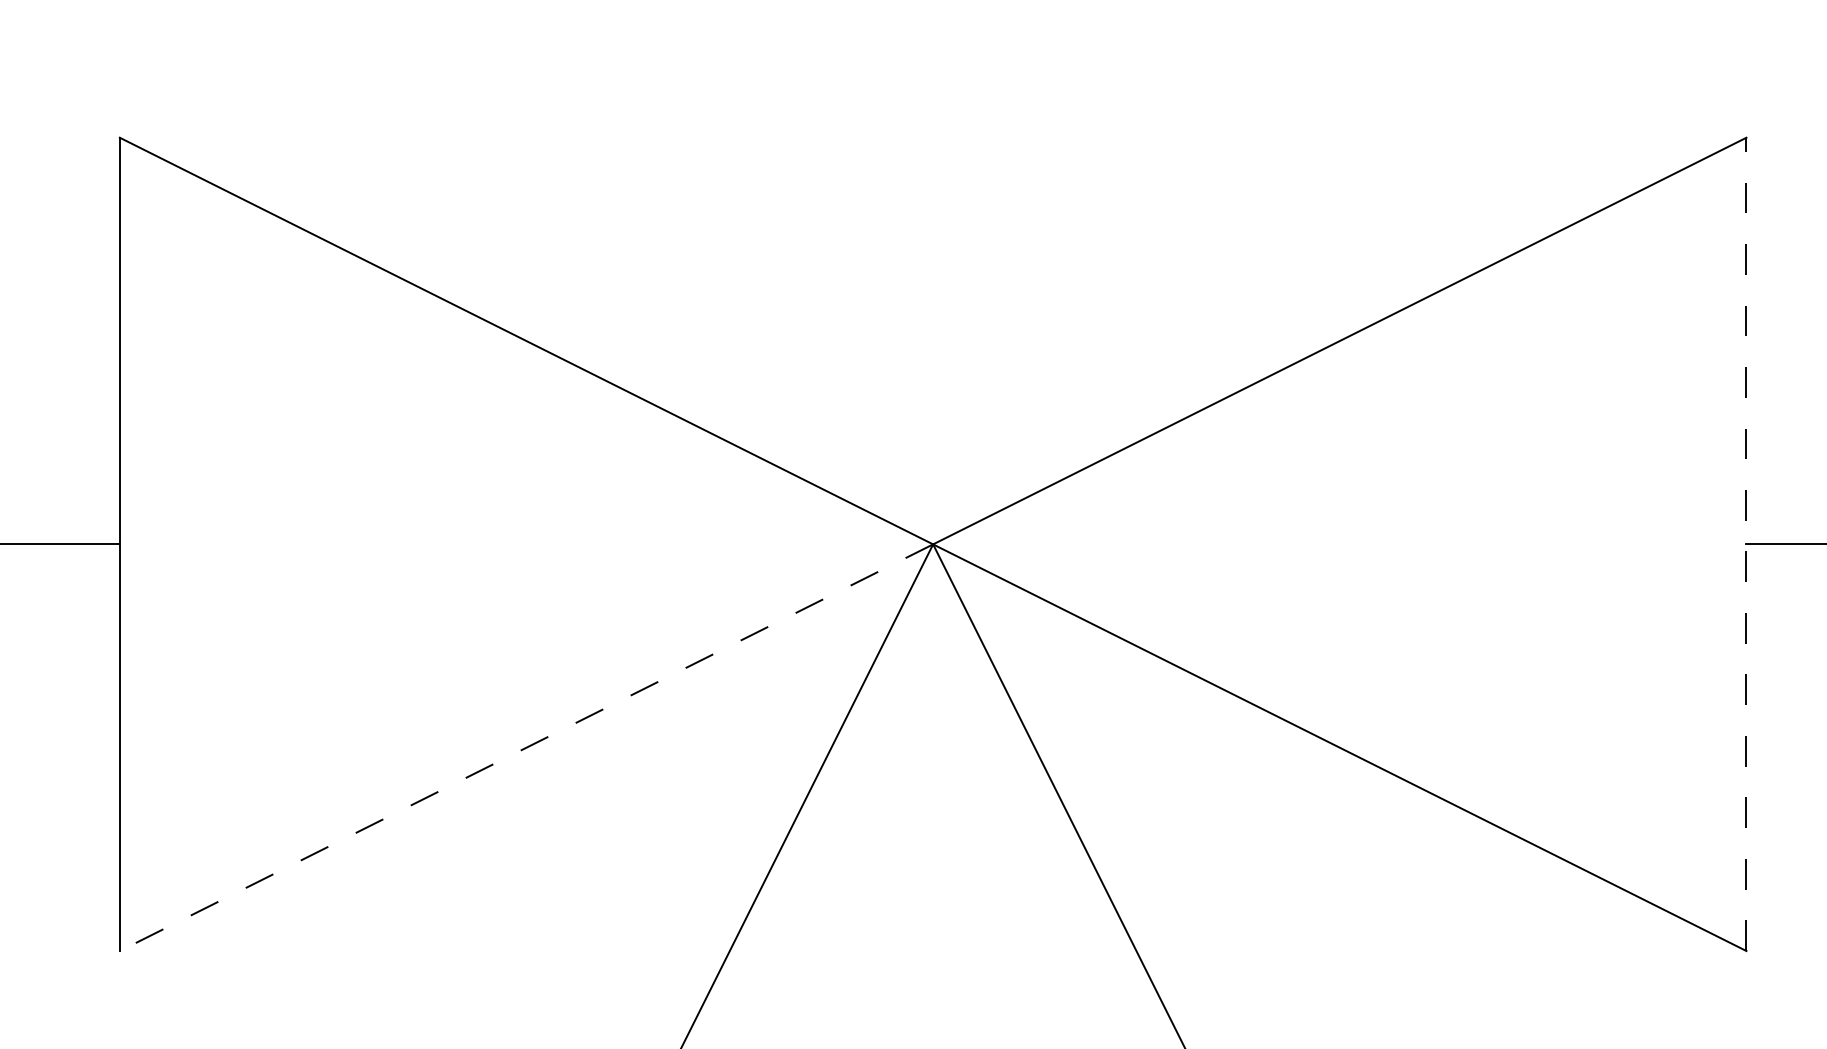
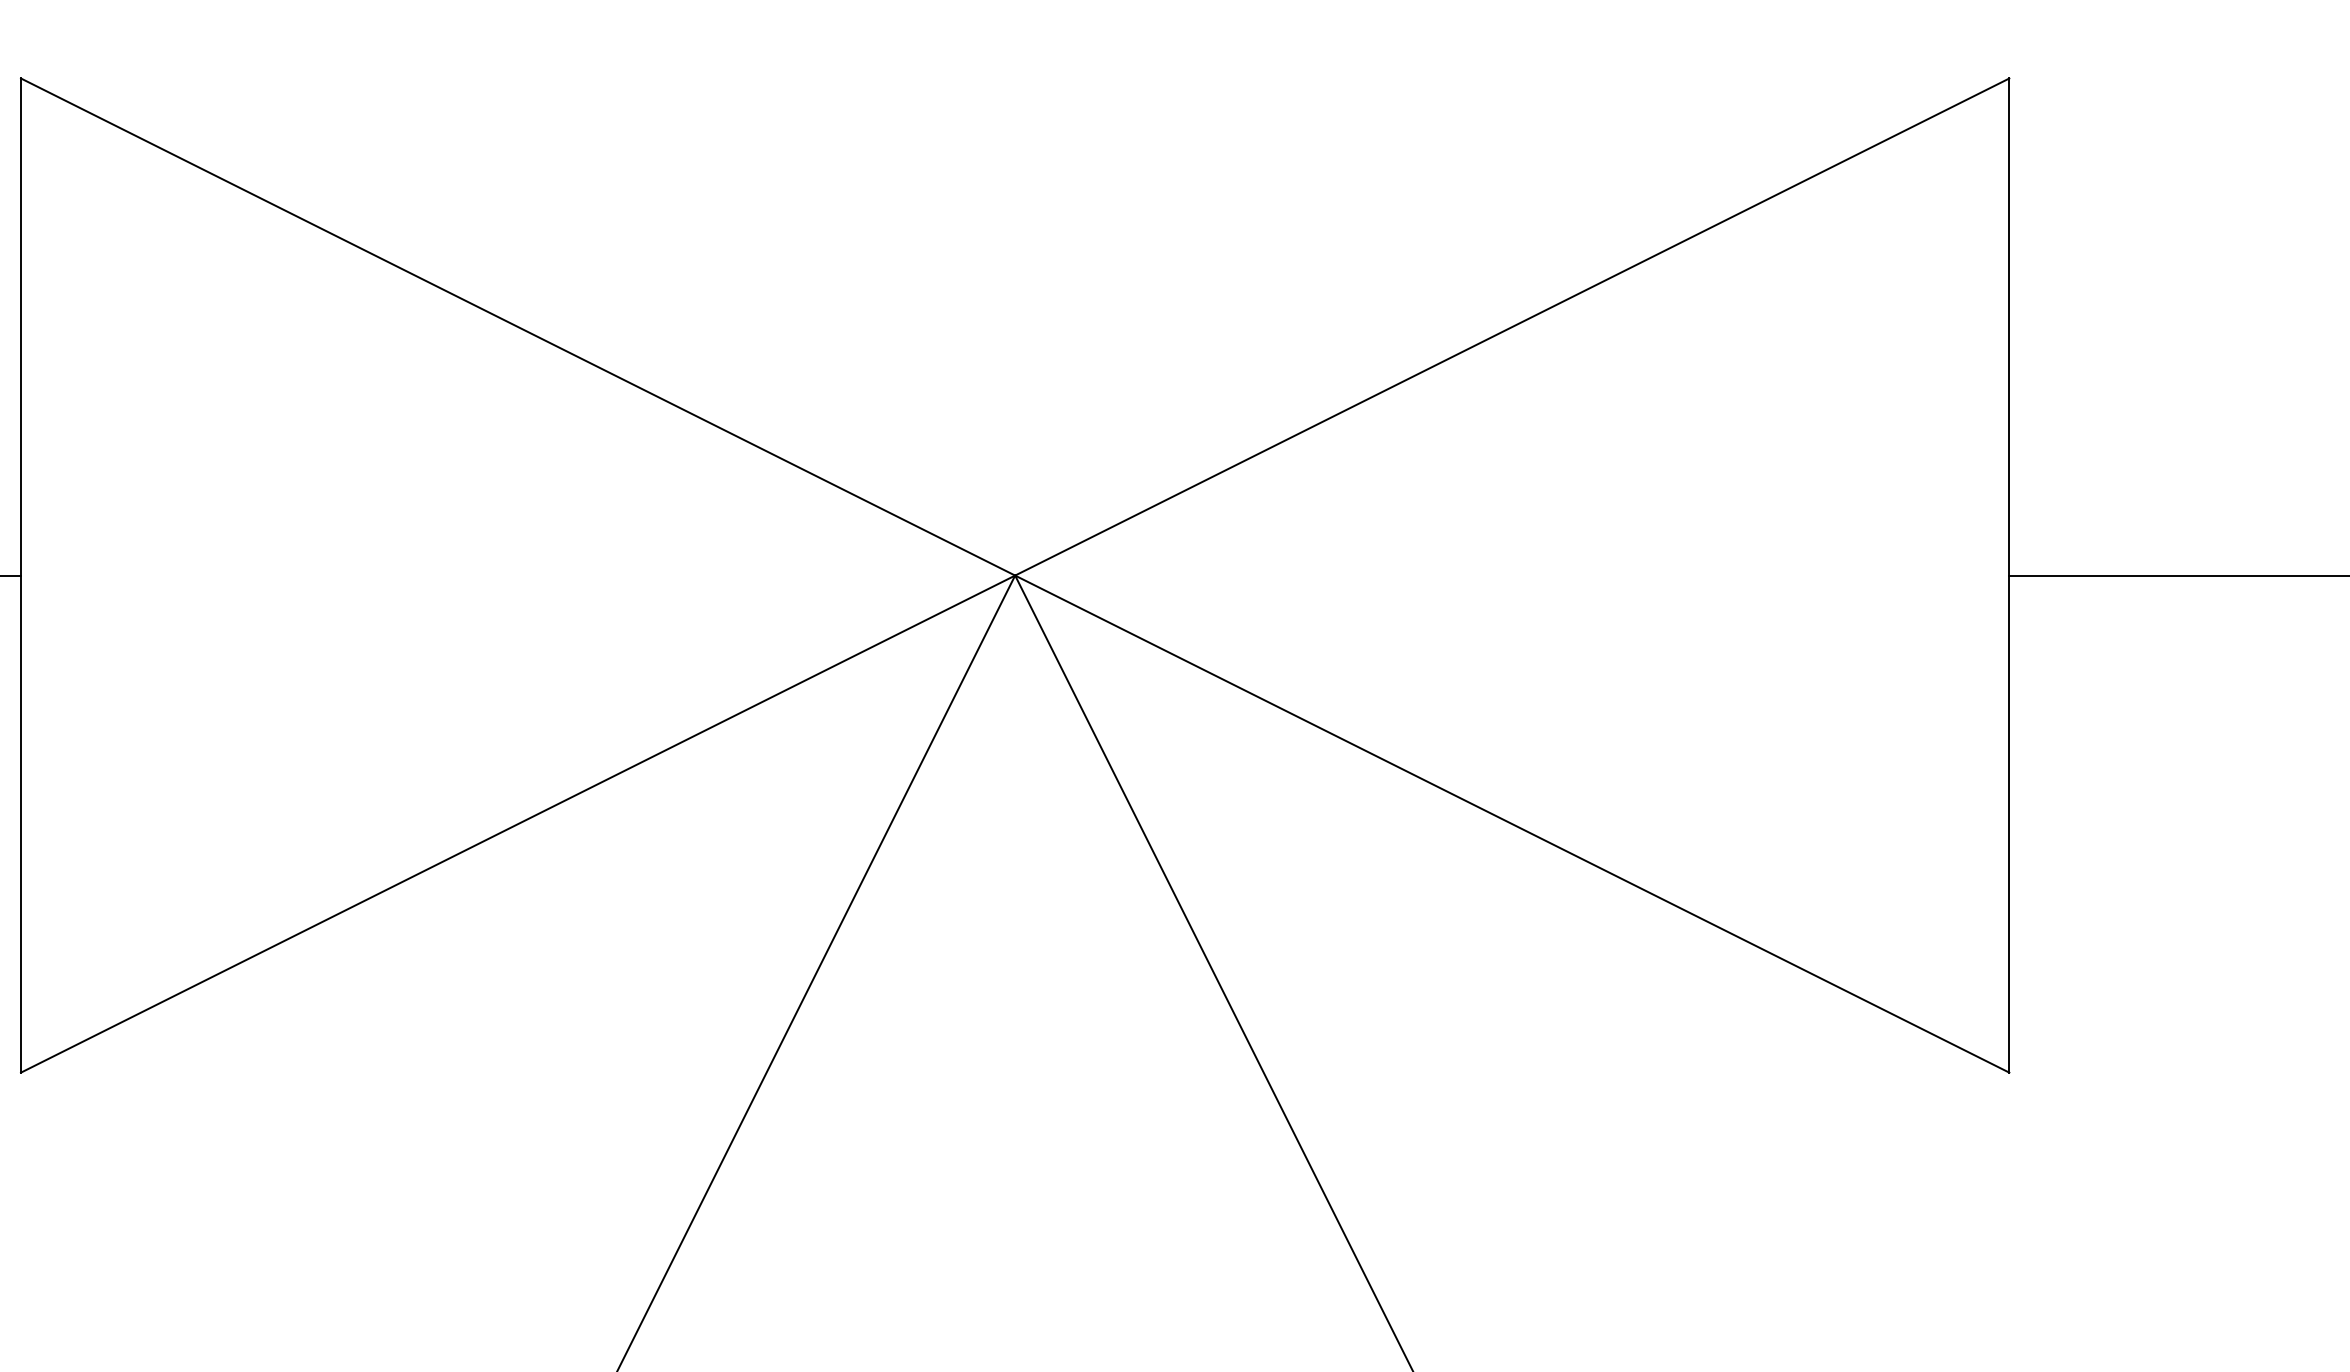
line: (1746, 544) -> (2009, 575), dashed -> solid
line: (526, 748) -> (518, 824), dashed -> solid

